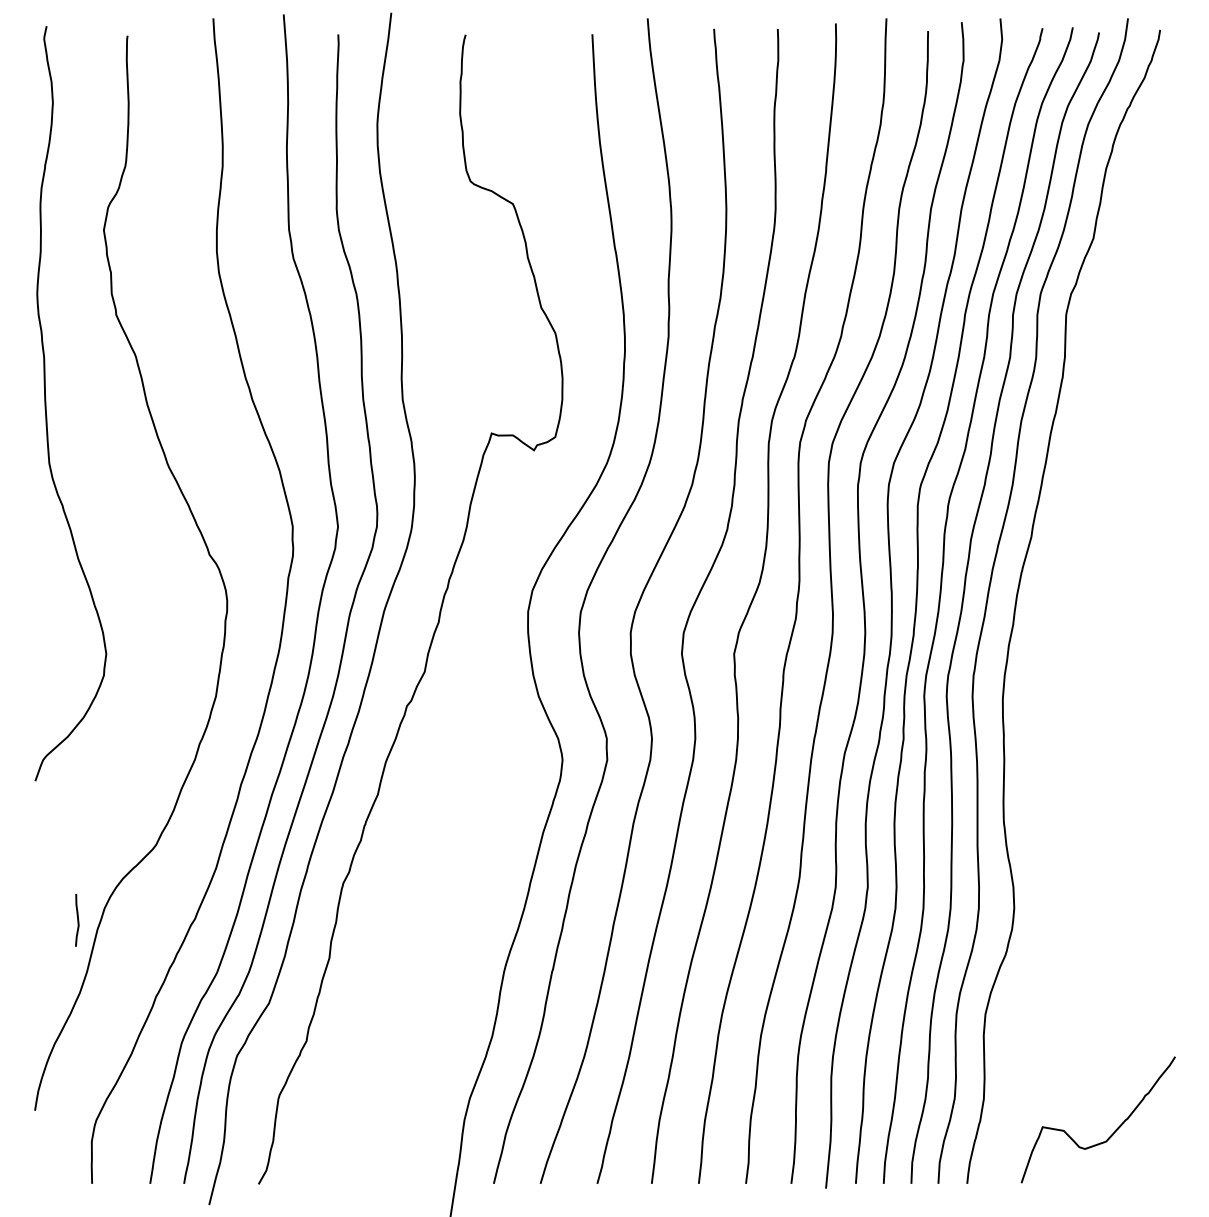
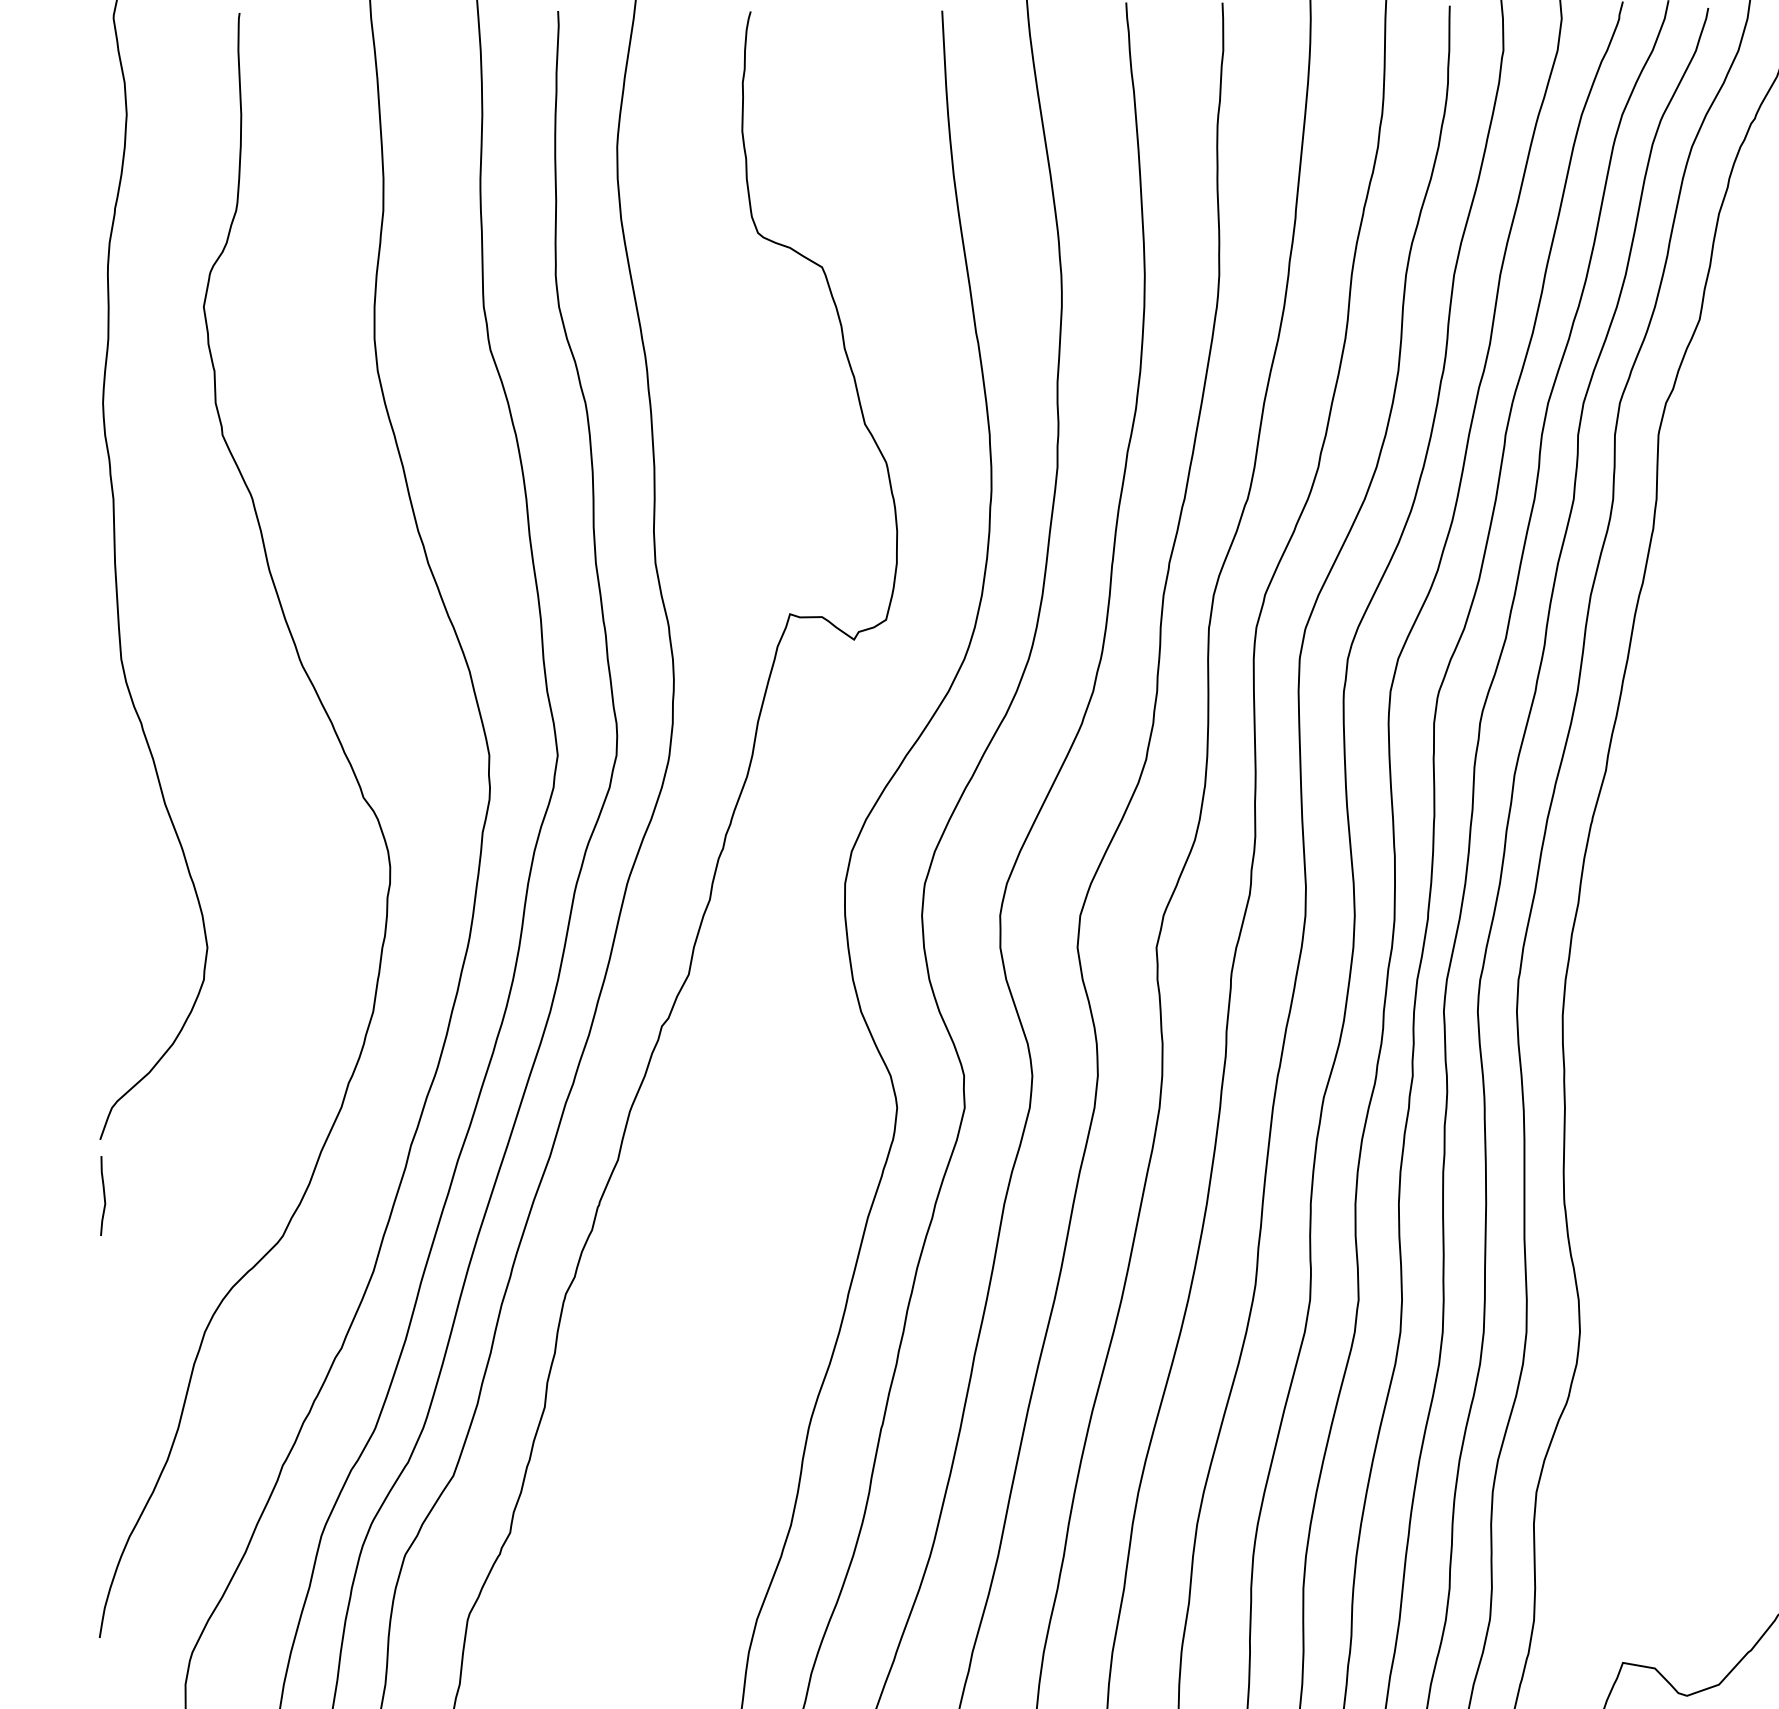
curve: (77, 920) -> (103, 1196), moved

